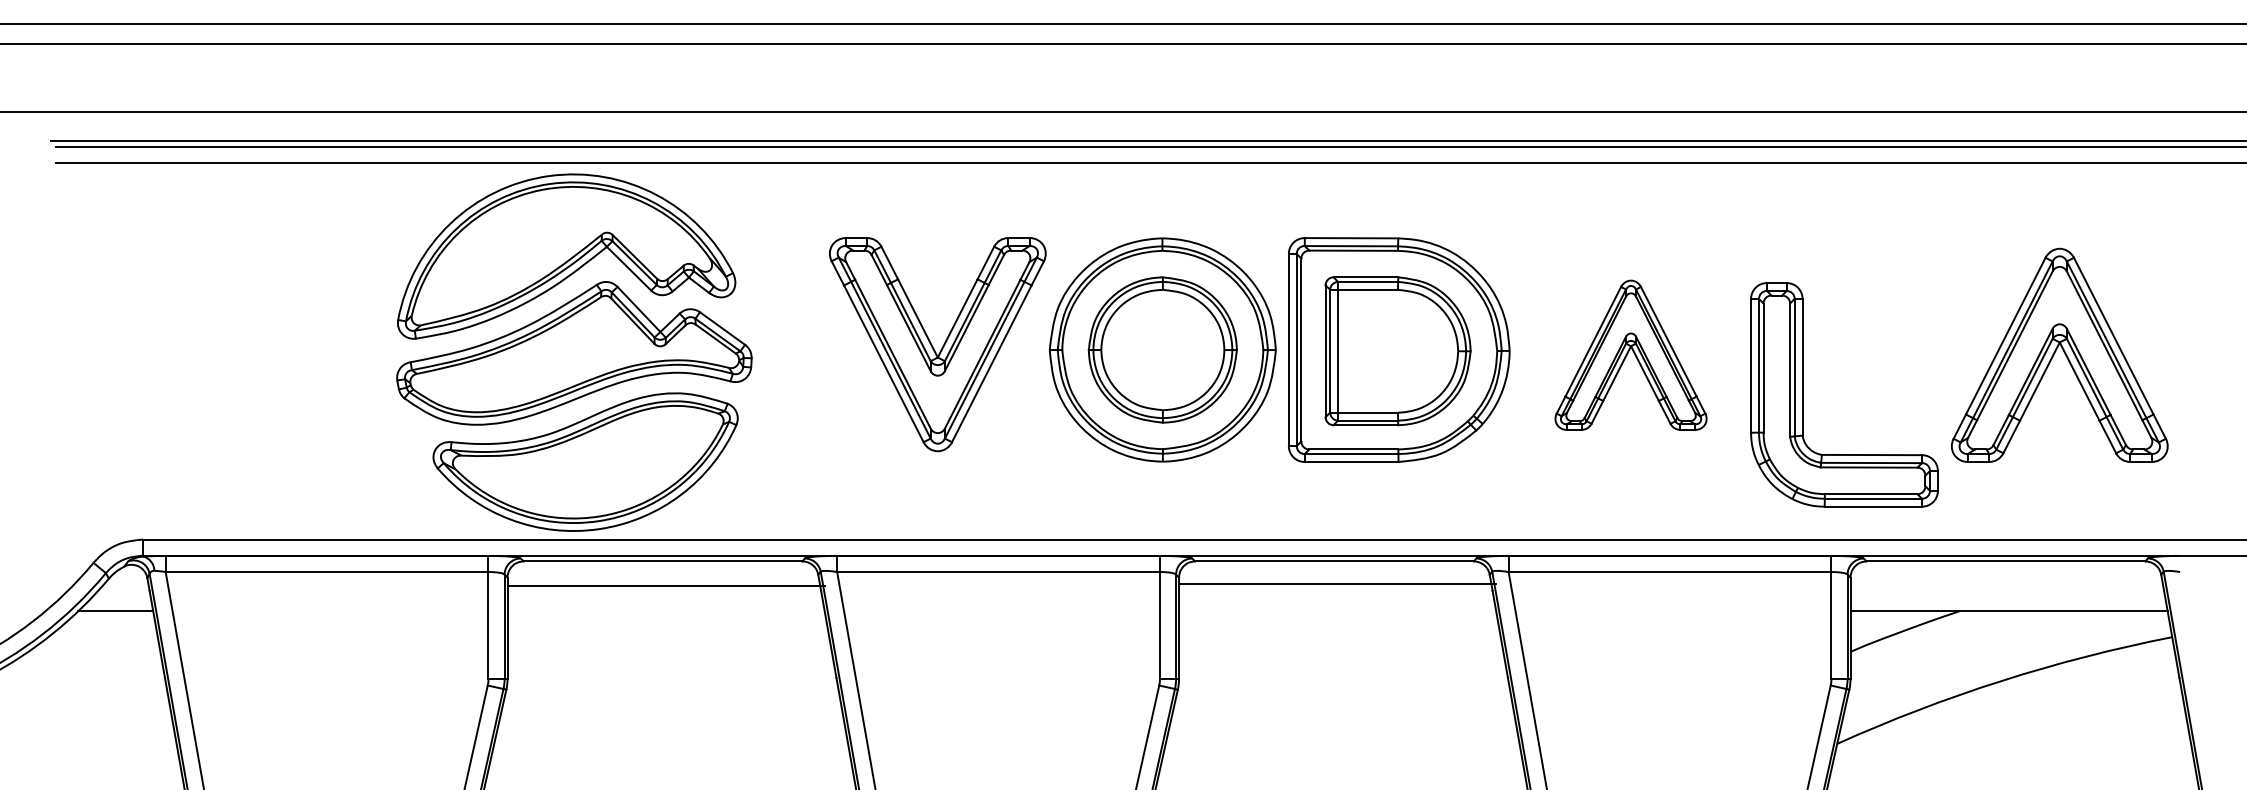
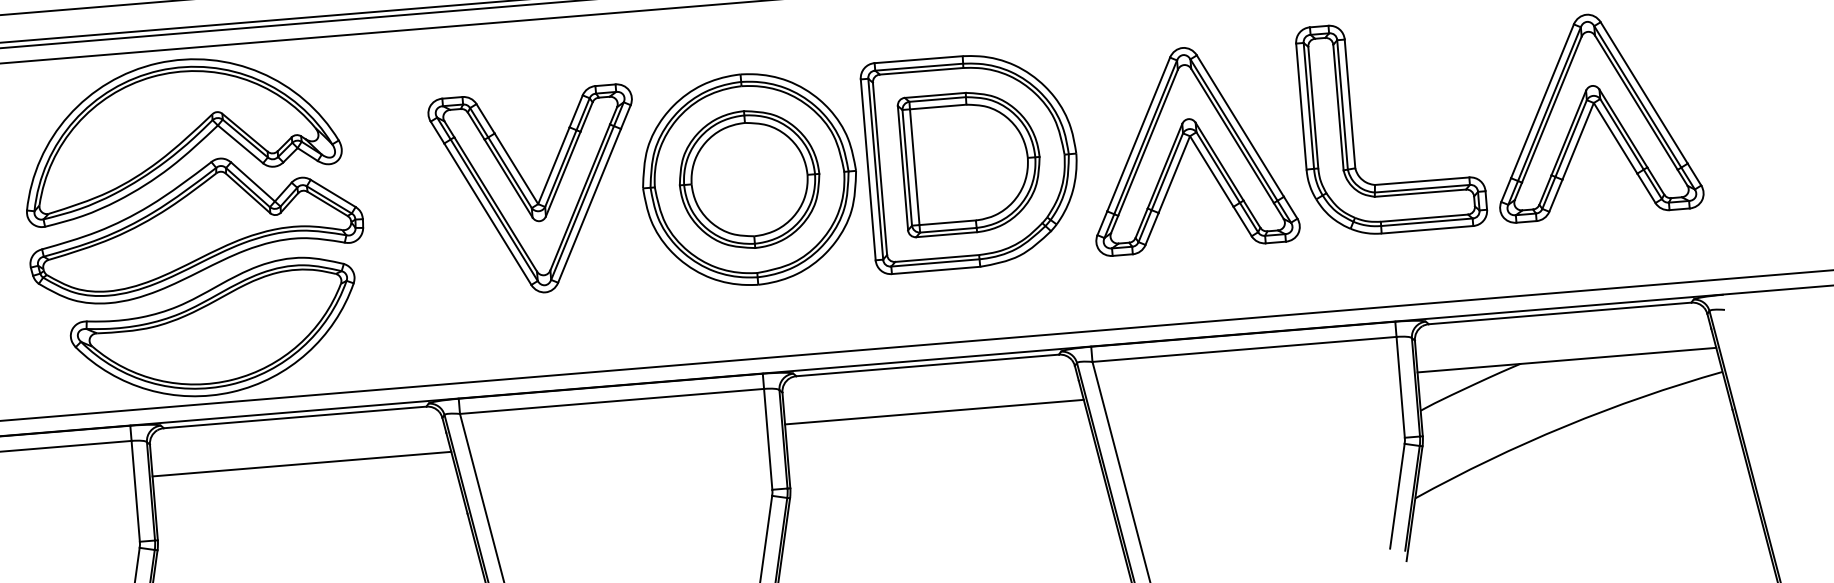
part: (1630, 354) -> (1190, 147), size x1.43
part: (1803, 394) -> (1352, 129), moved
line: (1337, 584) -> (934, 412), moved
line: (665, 586) -> (301, 464), moved

